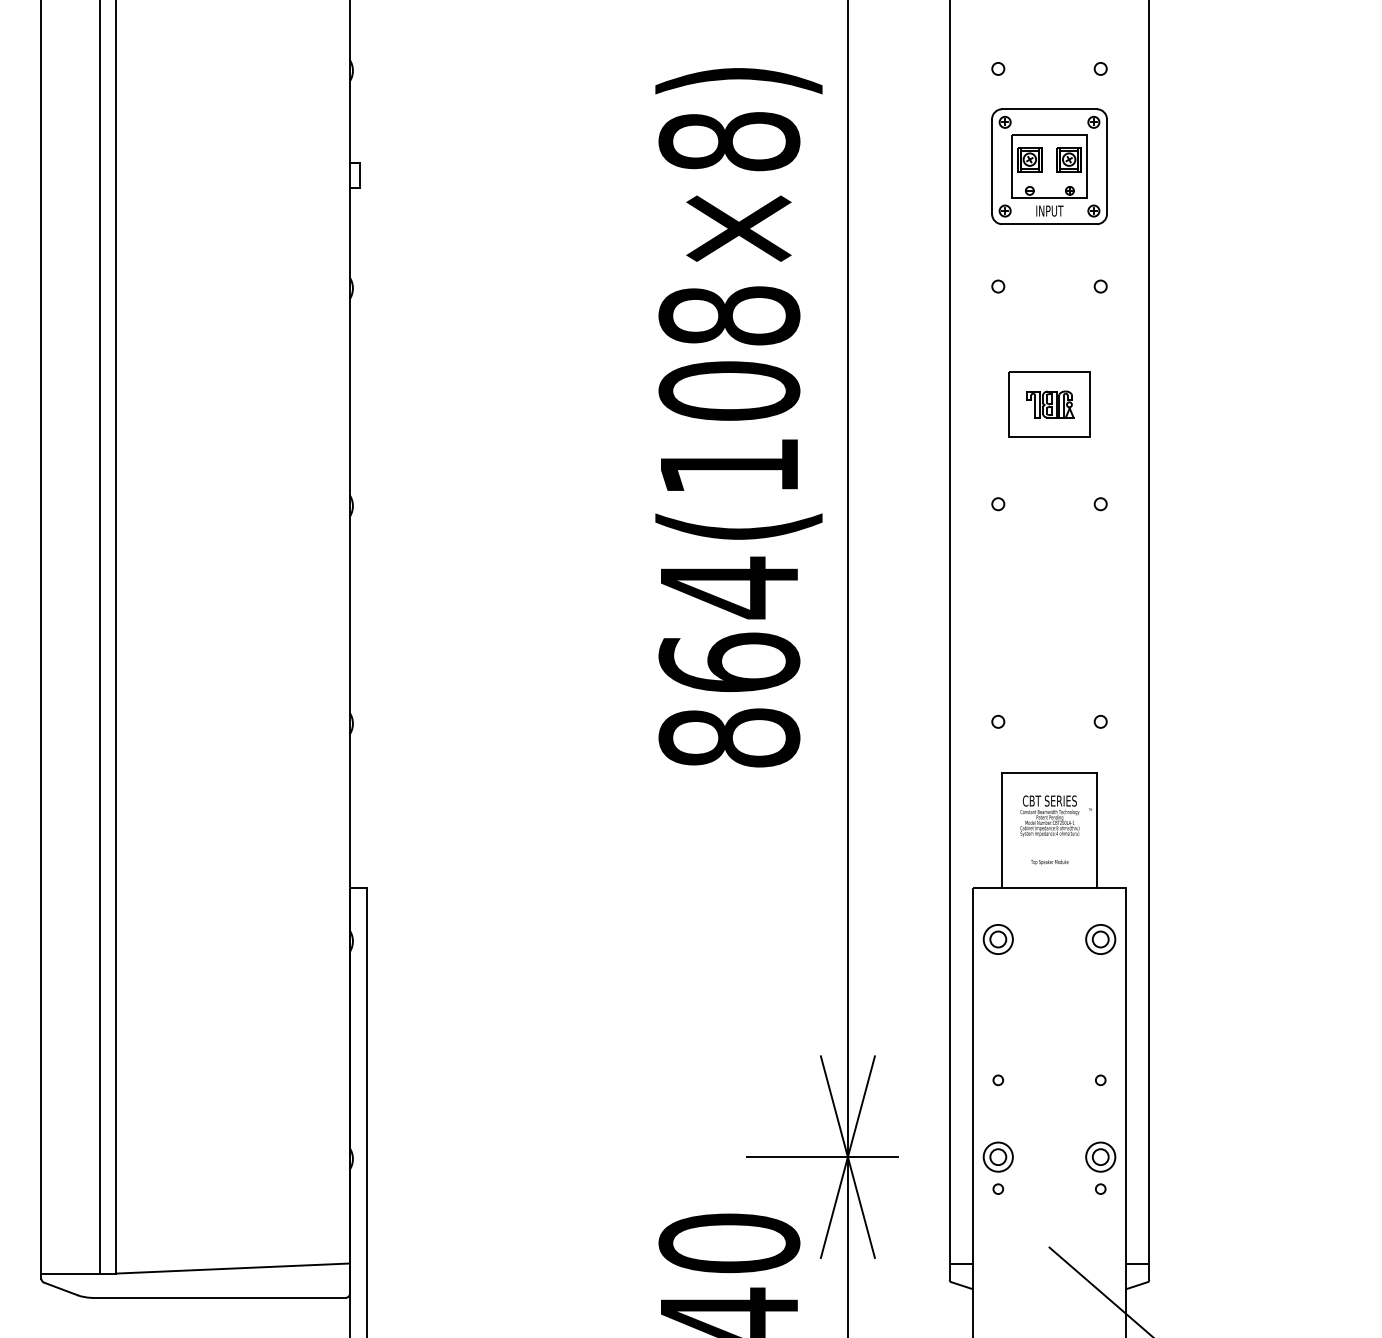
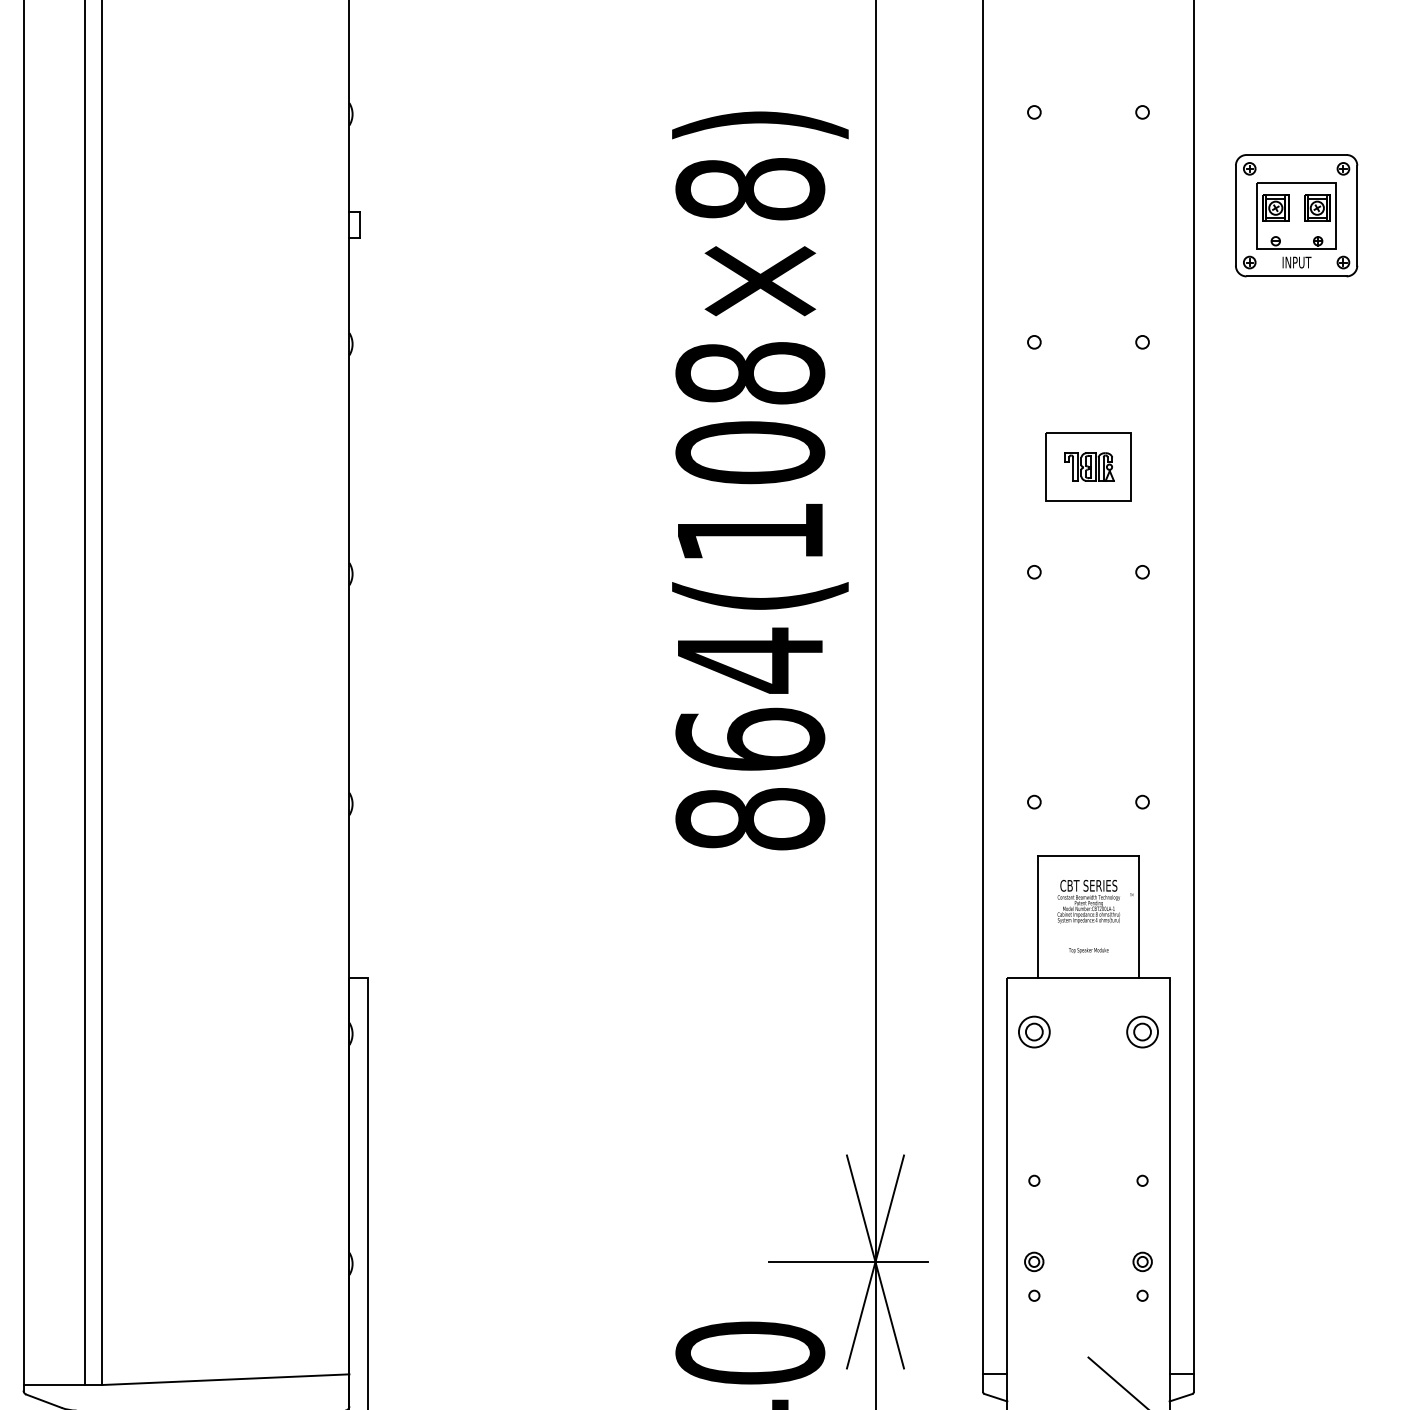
part: (1049, 166) -> (1296, 215), moved
part: (997, 1156) -> (1033, 1261), size x0.6
part: (1100, 1156) -> (1142, 1261), size x0.6

